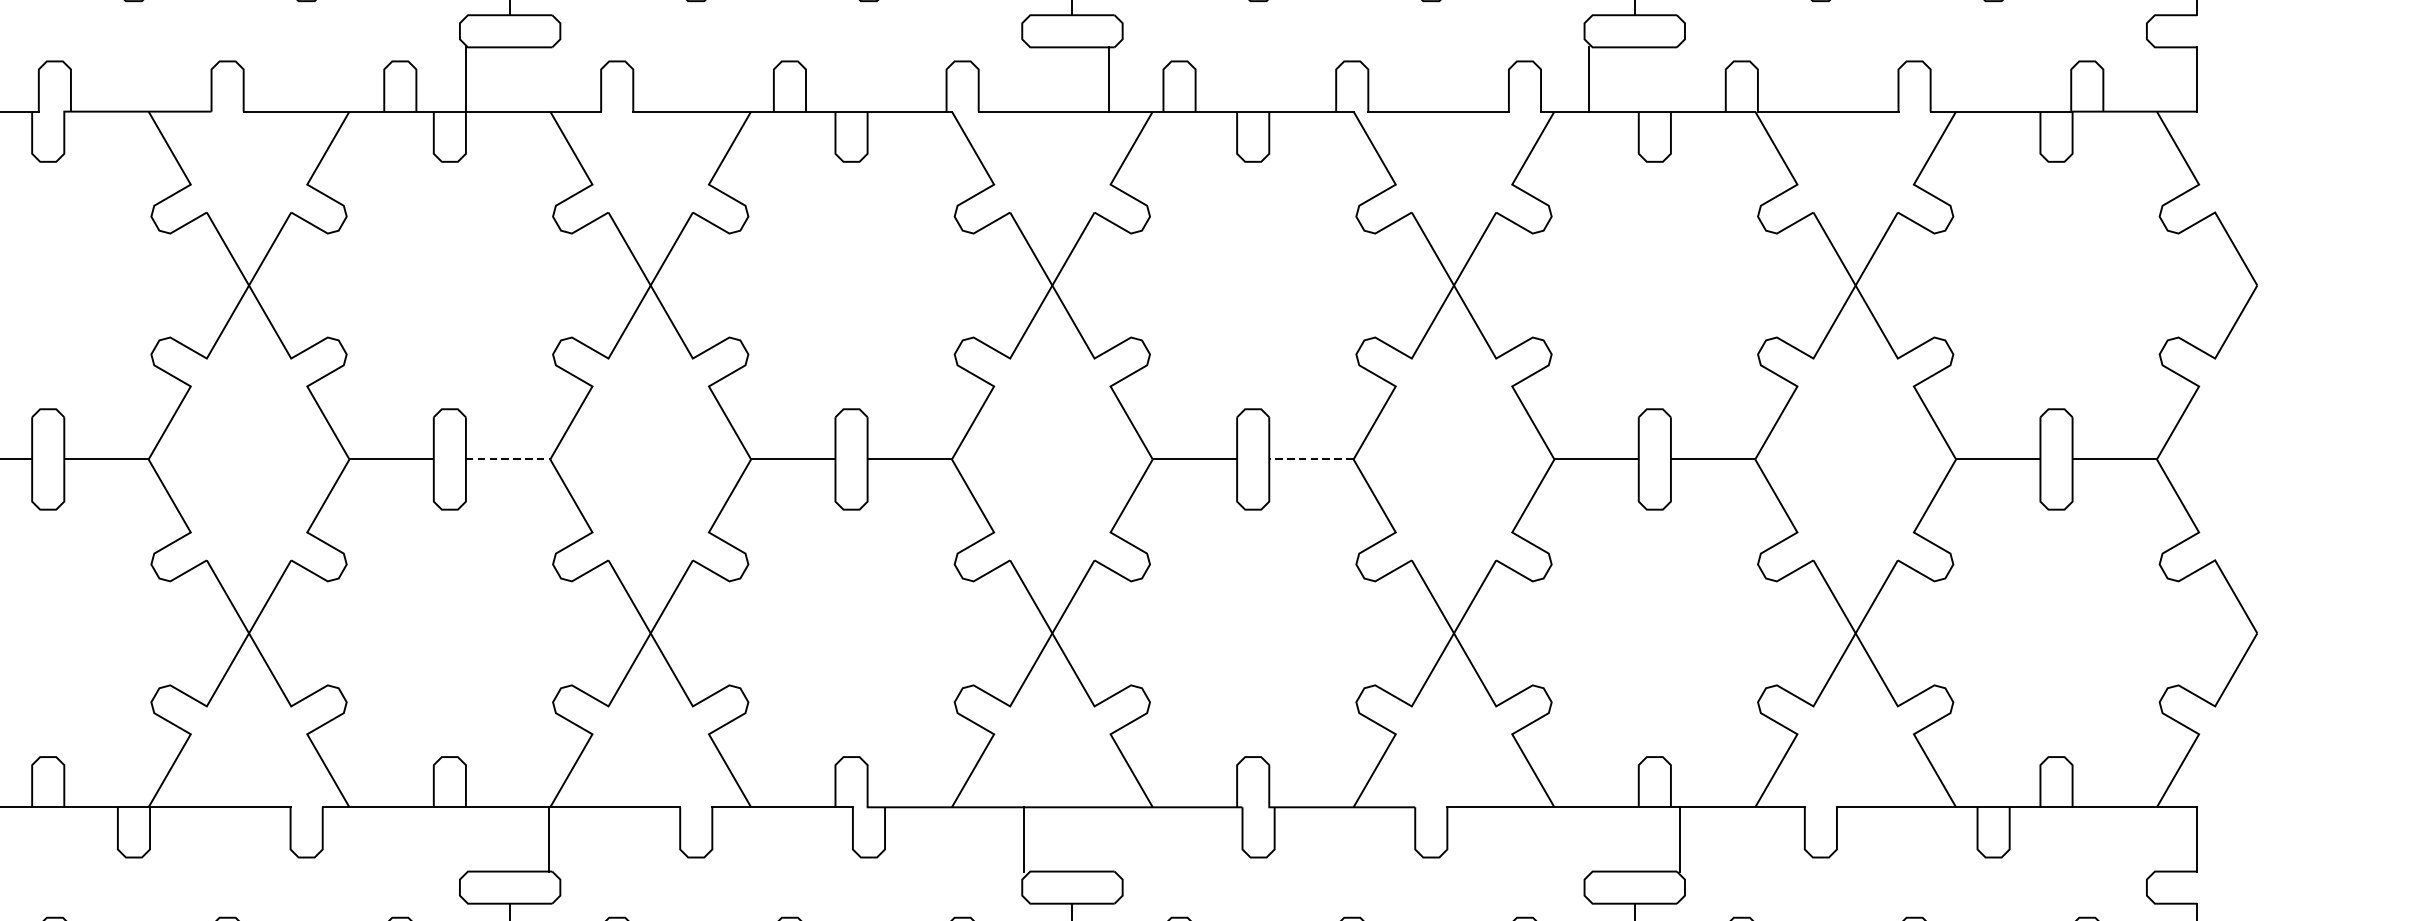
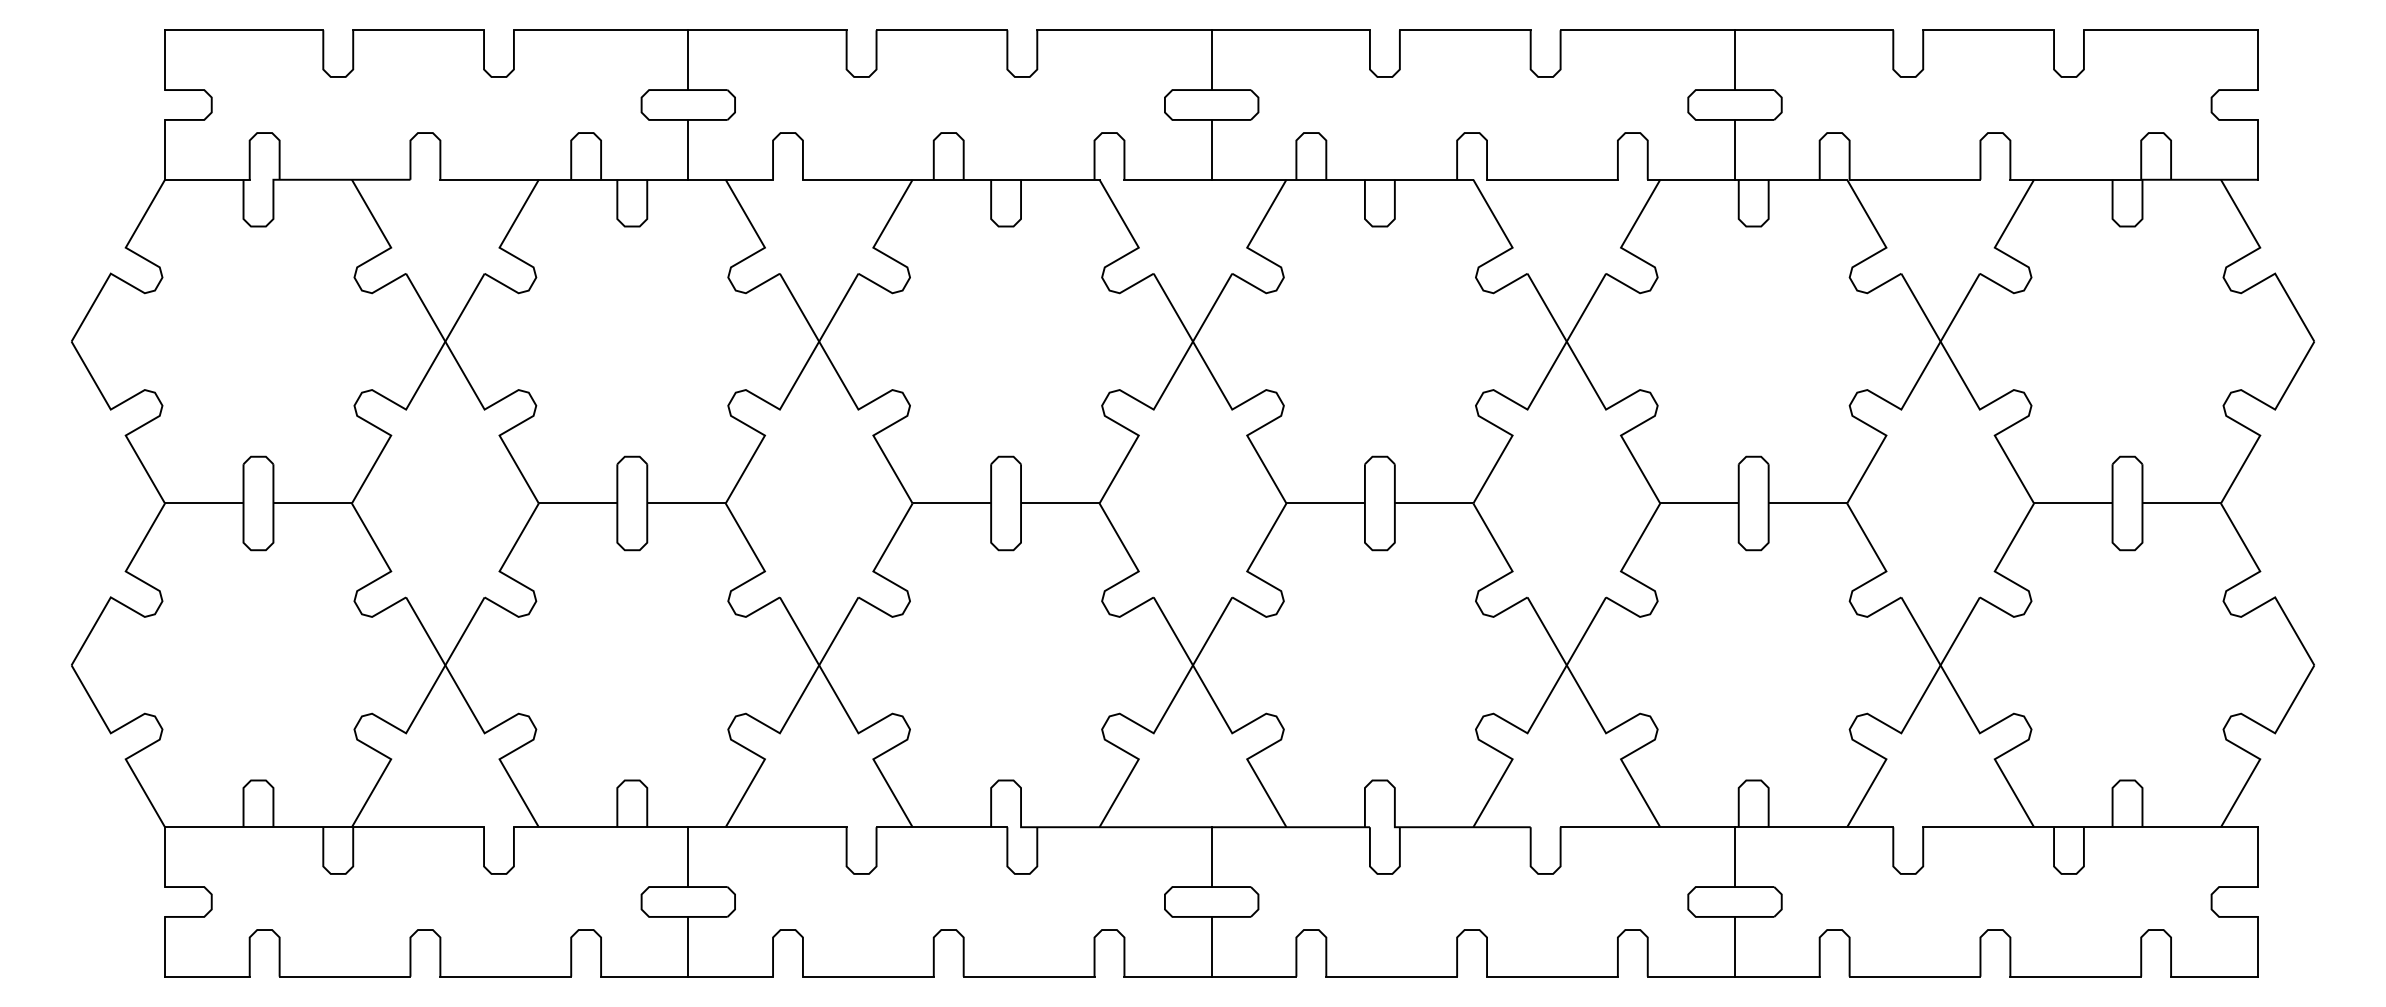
line: (466, 79) -> (688, 149), moved
line: (1108, 79) -> (1211, 149), moved
line: (1589, 79) -> (1735, 149), moved
line: (508, 459) -> (686, 503), dashed -> solid
line: (1310, 459) -> (1433, 503), dashed -> solid
line: (548, 839) -> (688, 857), moved
line: (1023, 839) -> (1211, 857), moved
line: (1680, 839) -> (1735, 857), moved

